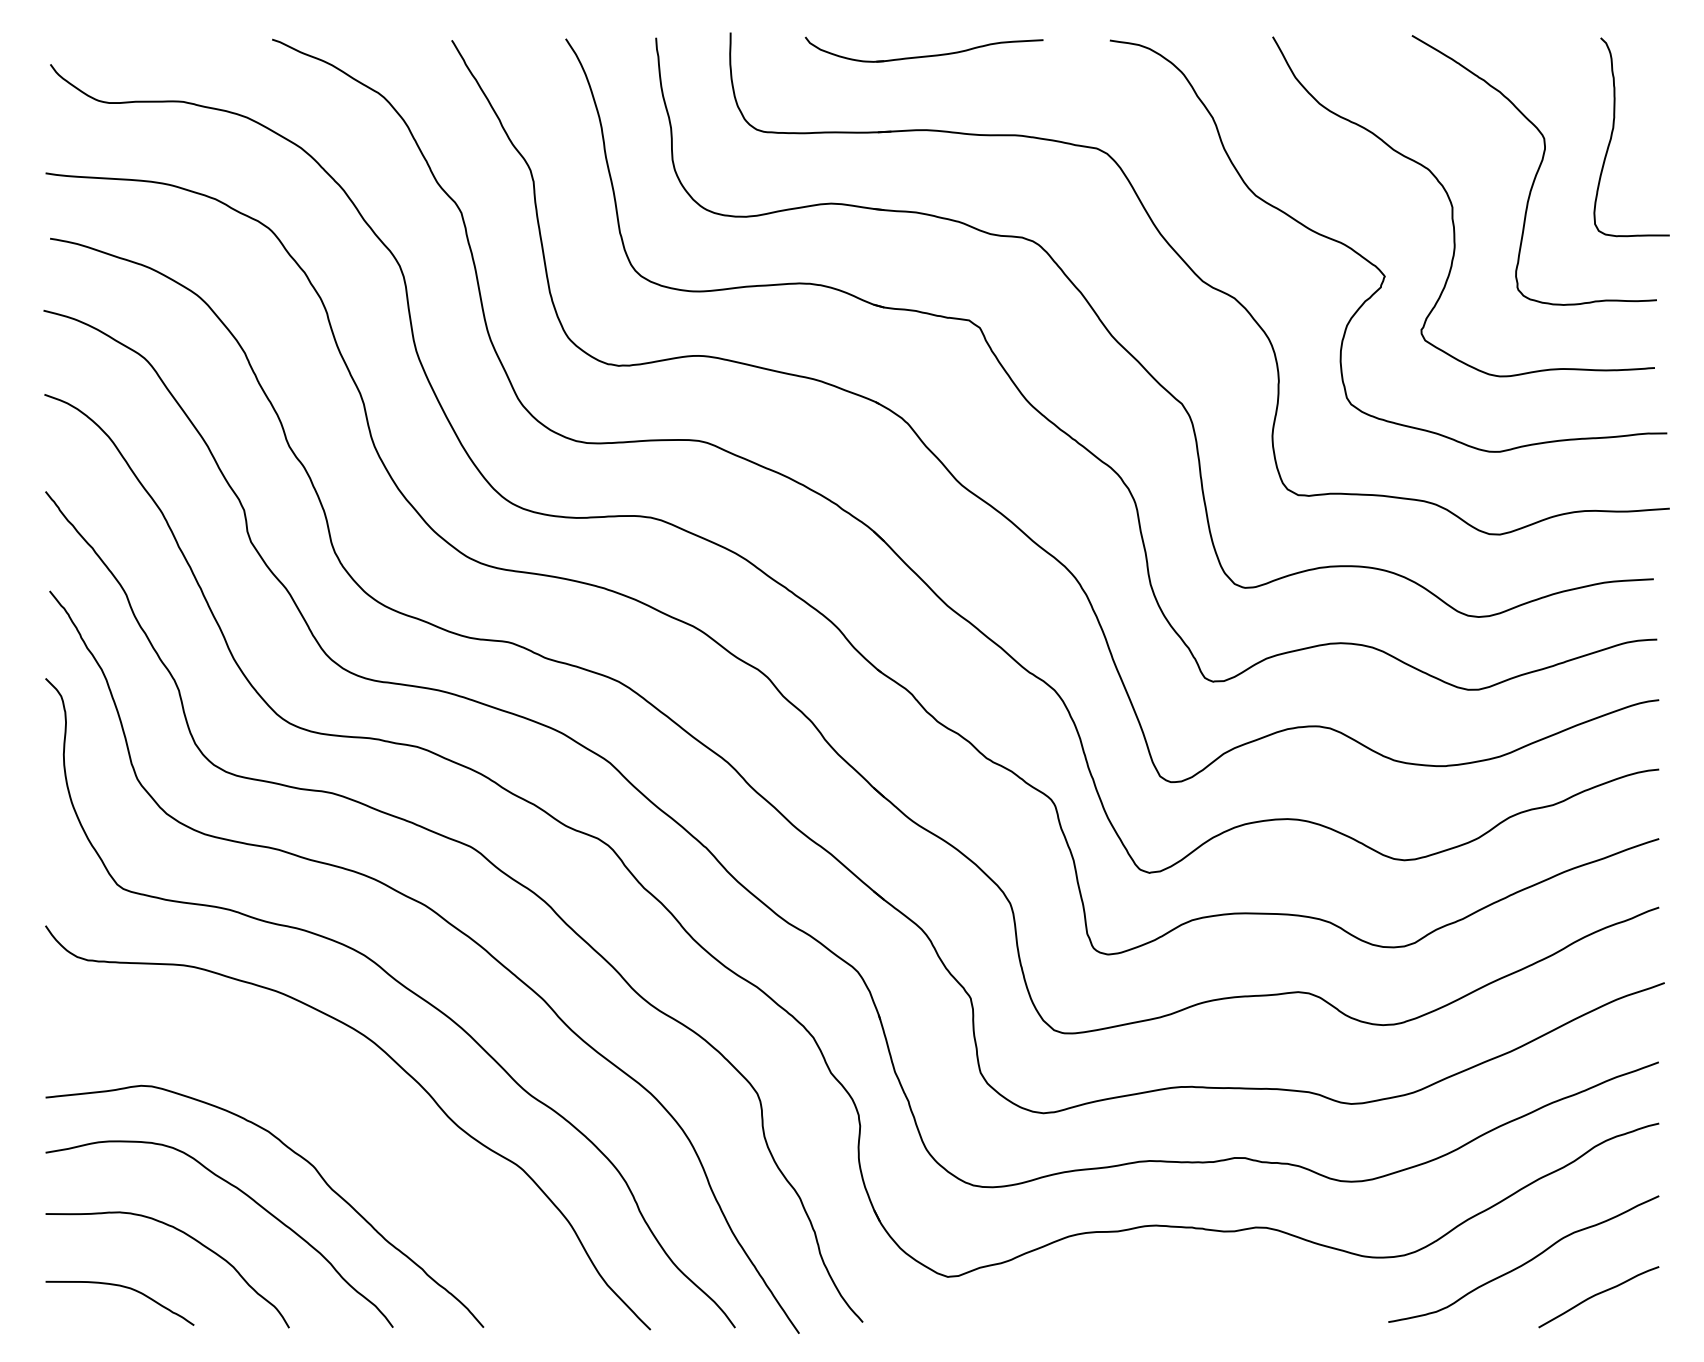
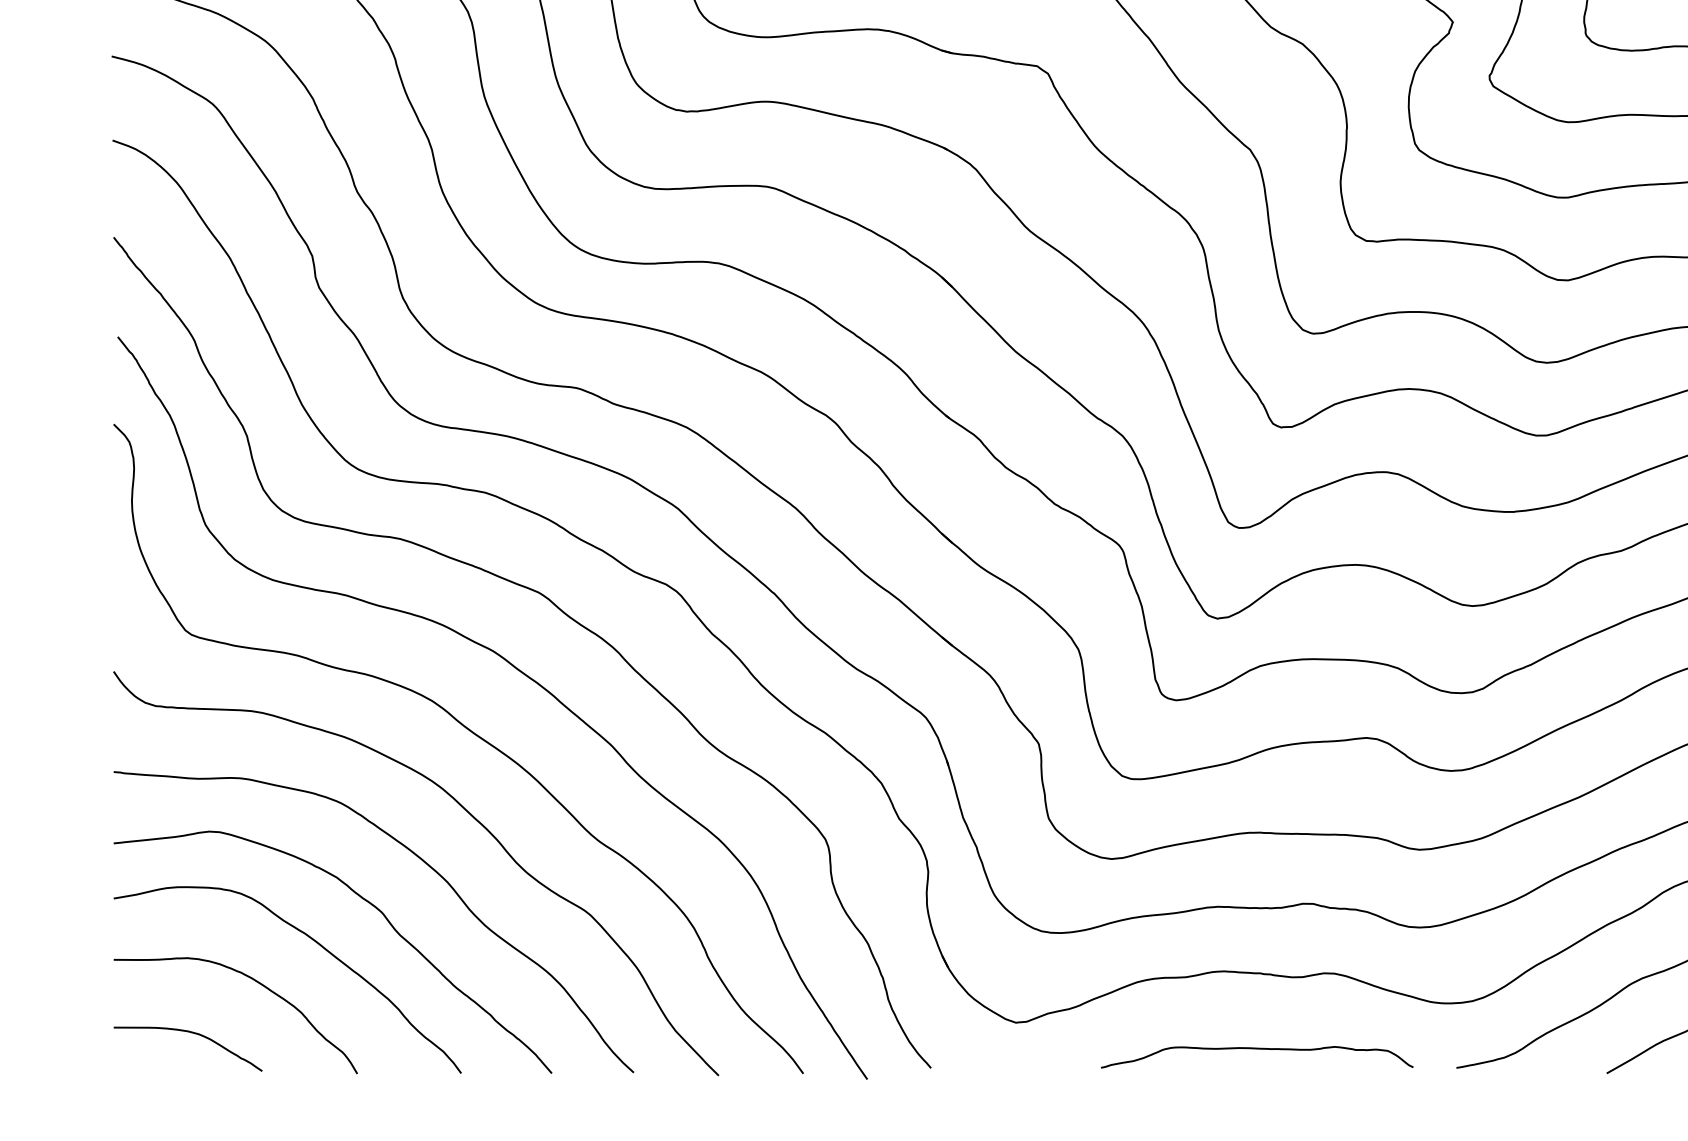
curve: (357, 1118) -> (425, 864), added
curve: (1188, 1303) -> (1256, 1049), added

